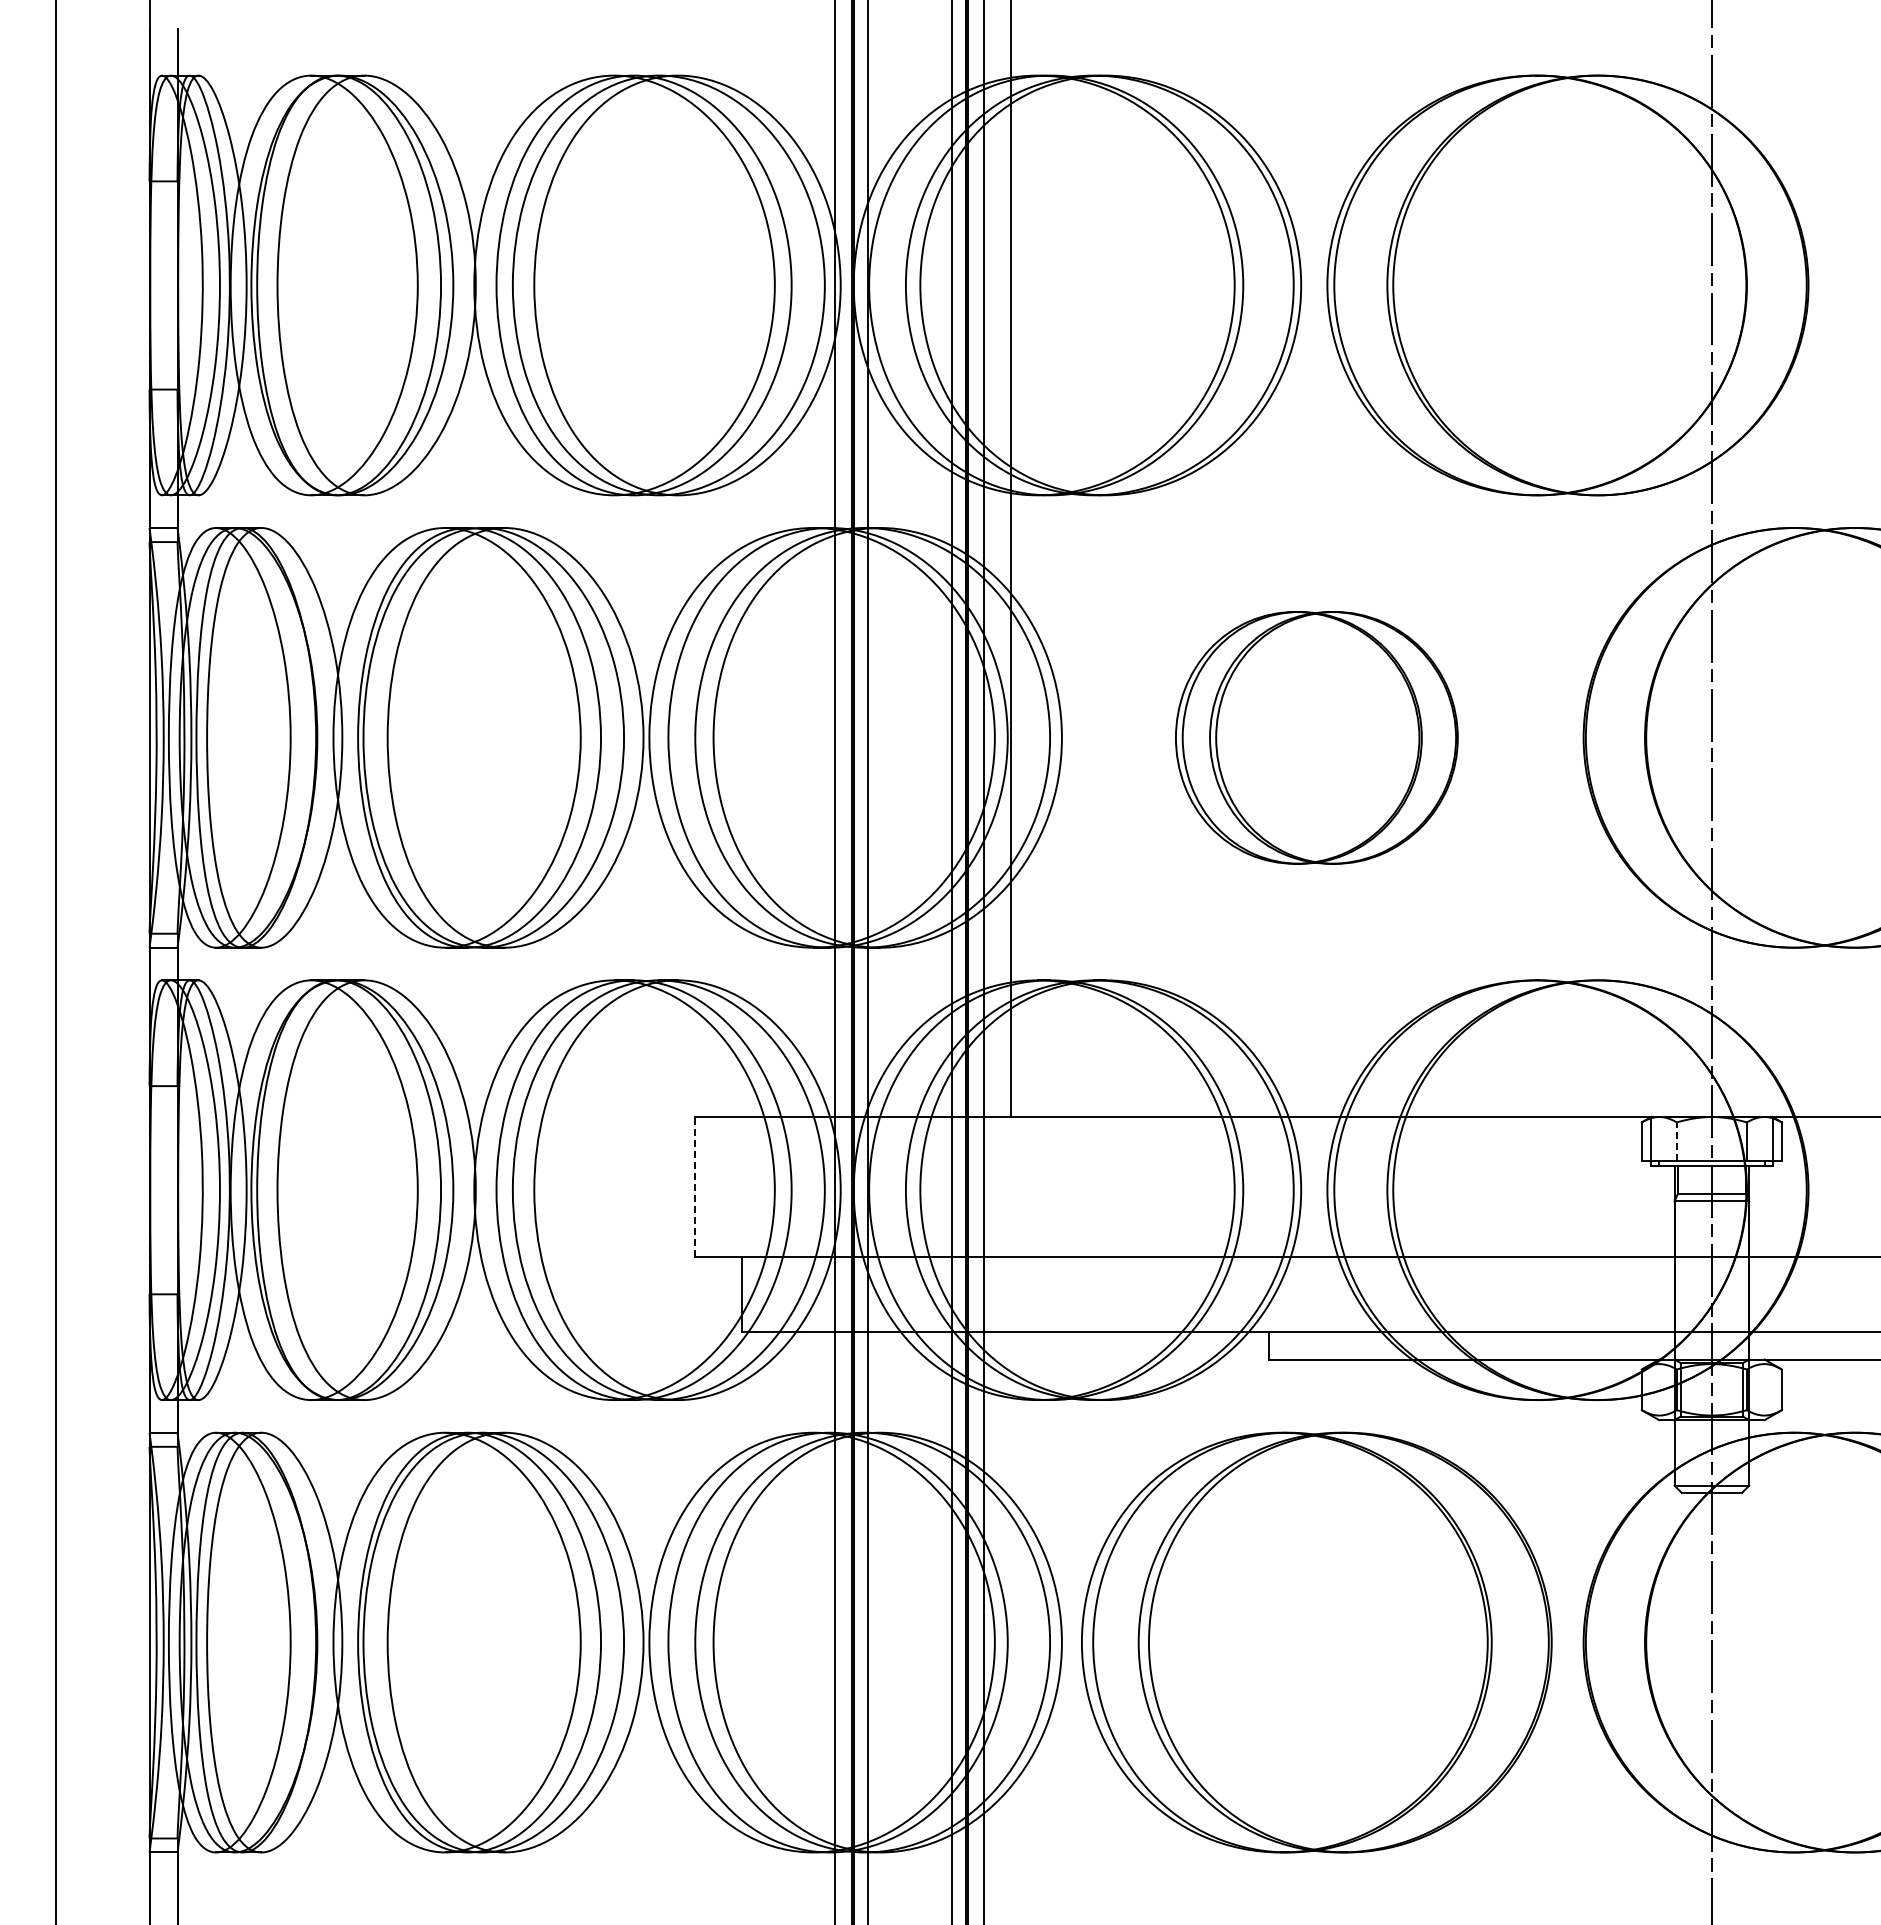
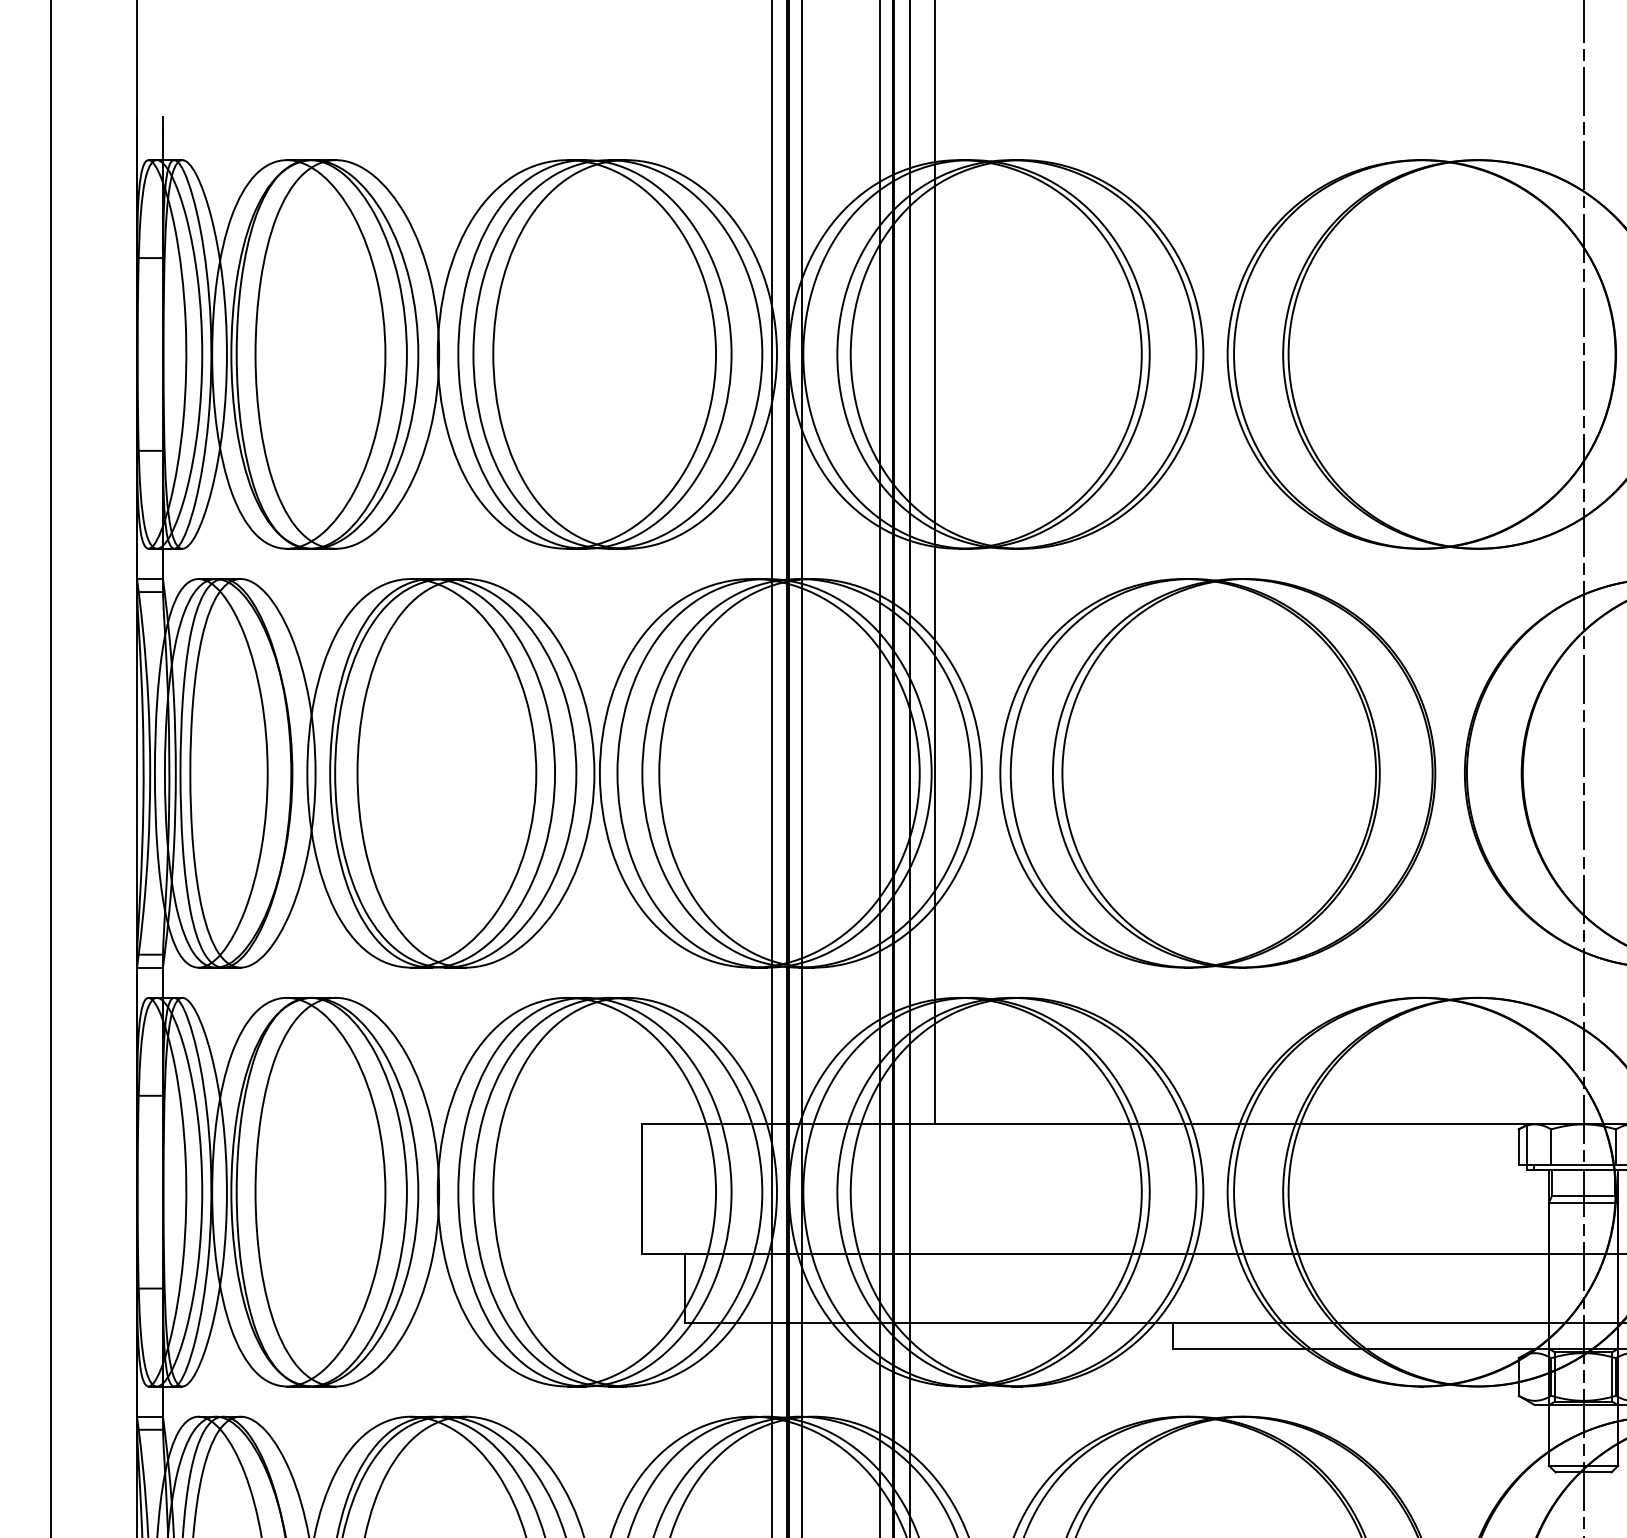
part: (1316, 737) -> (1217, 772), size x1.67
line: (1676, 1141) -> (1550, 1147), dashed -> solid
line: (695, 1186) -> (642, 1188), dashed -> solid

